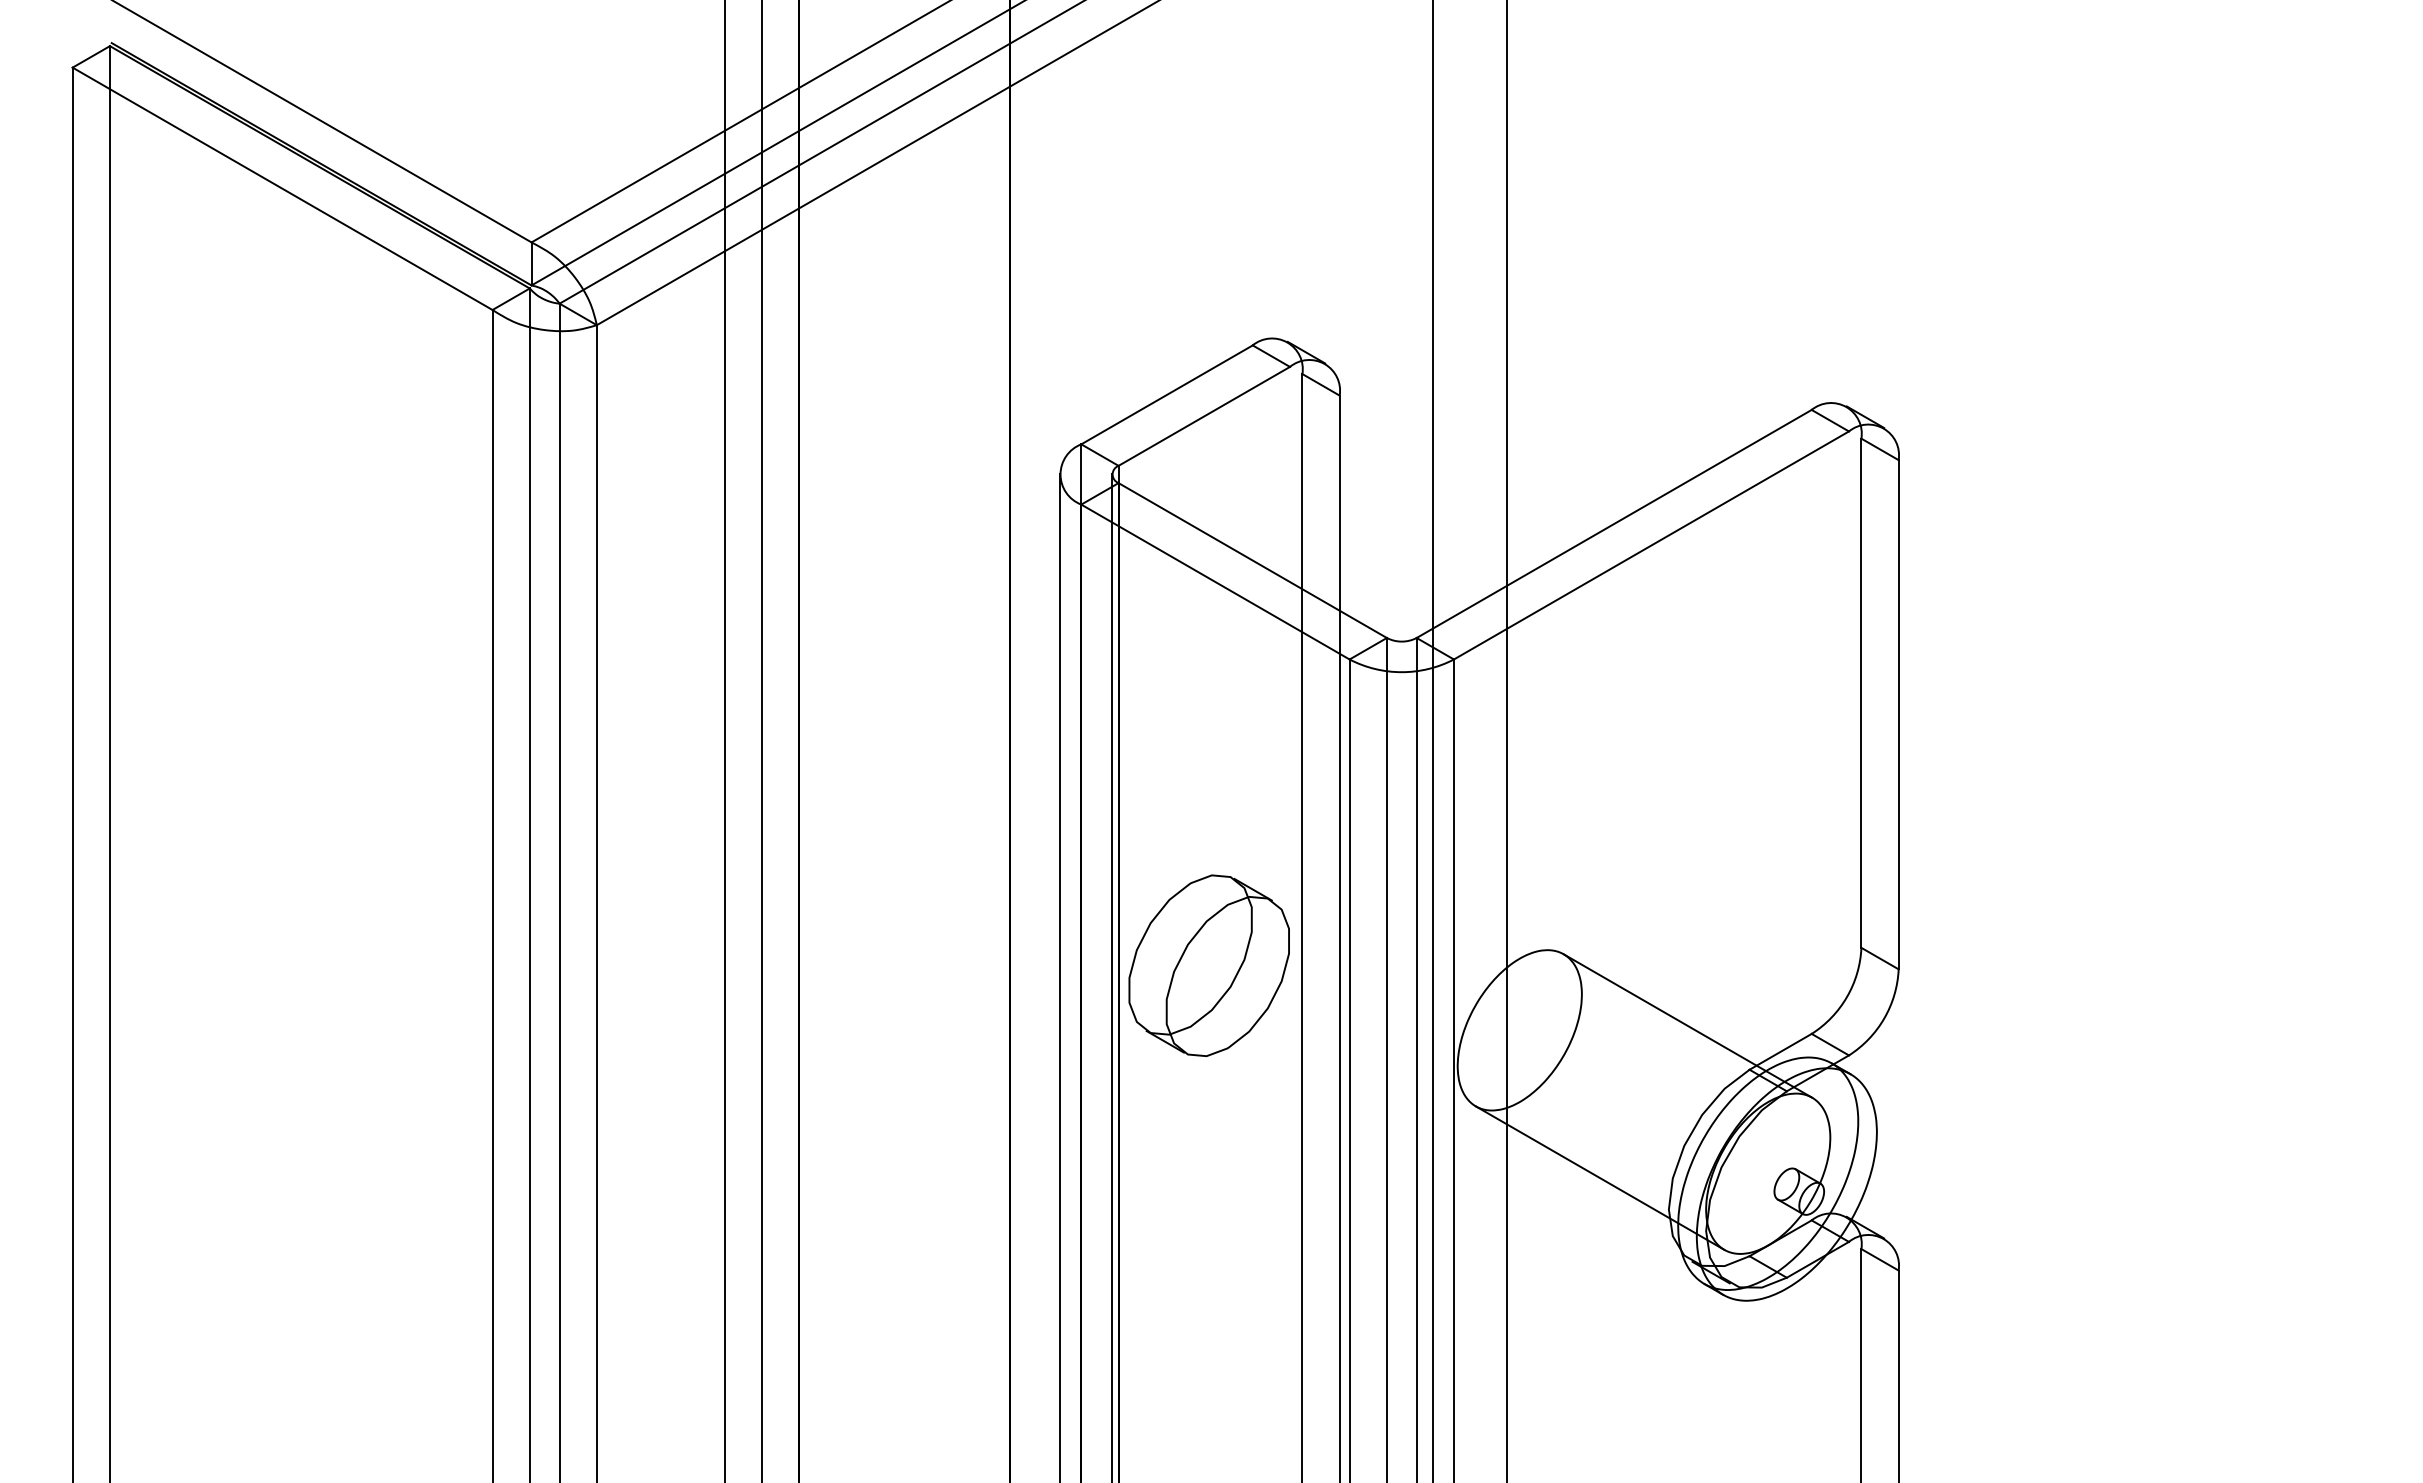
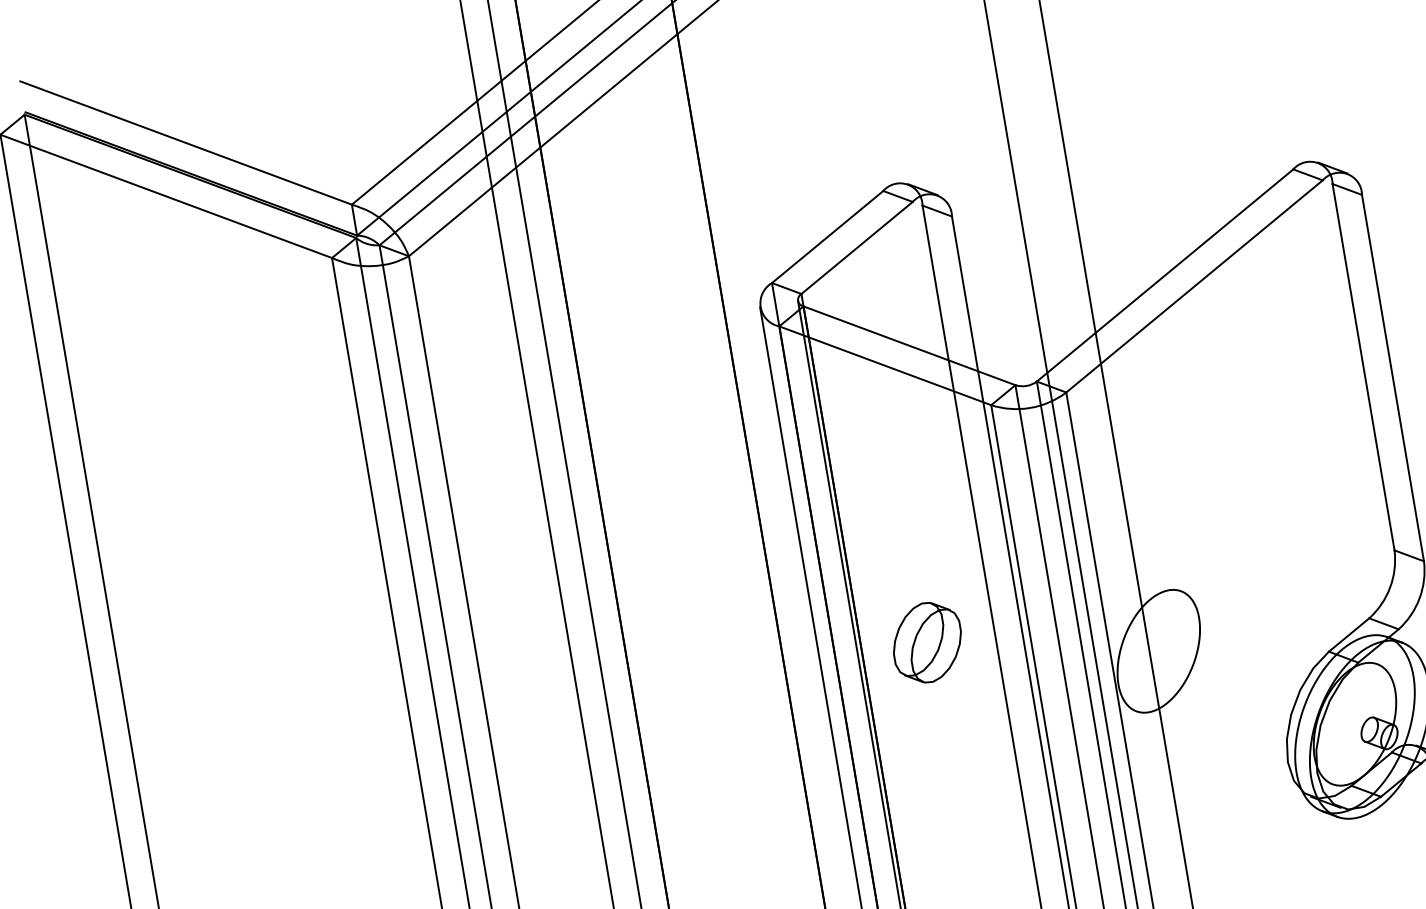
part: (1208, 965) -> (926, 642), size x0.6
line: (1687, 1025) -> (1278, 627), removed
line: (1599, 1177) -> (1234, 747), removed

